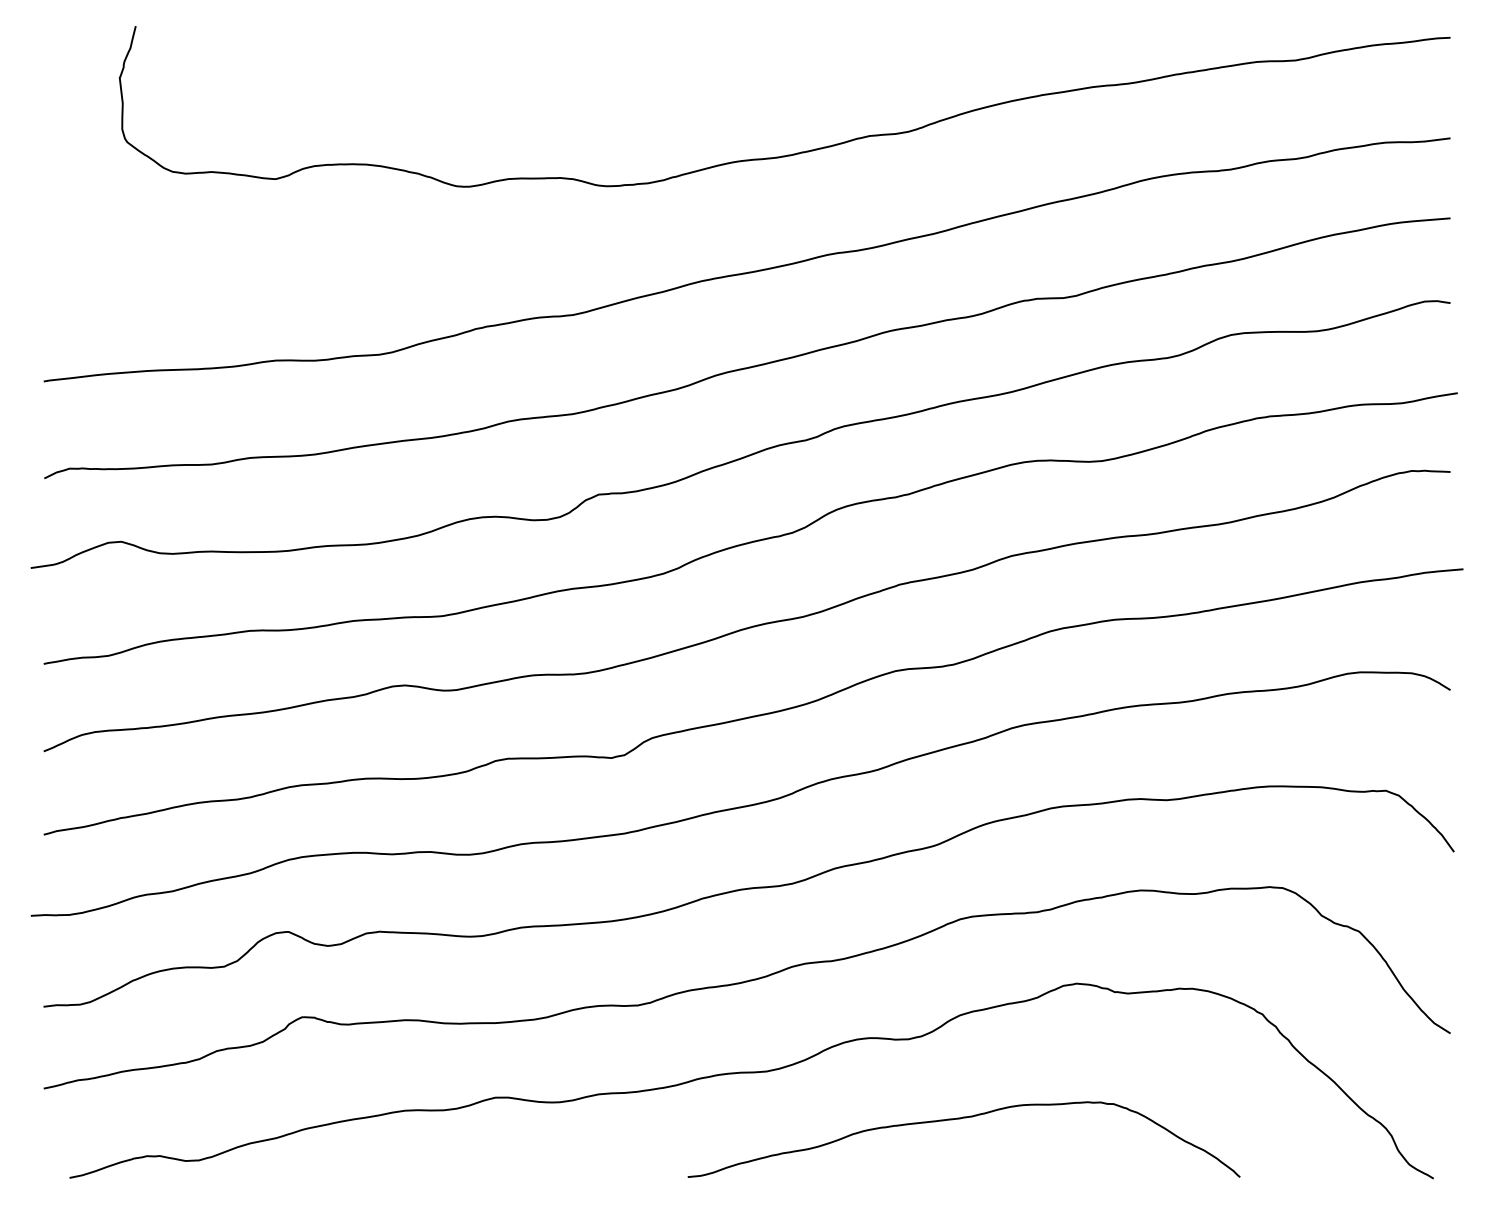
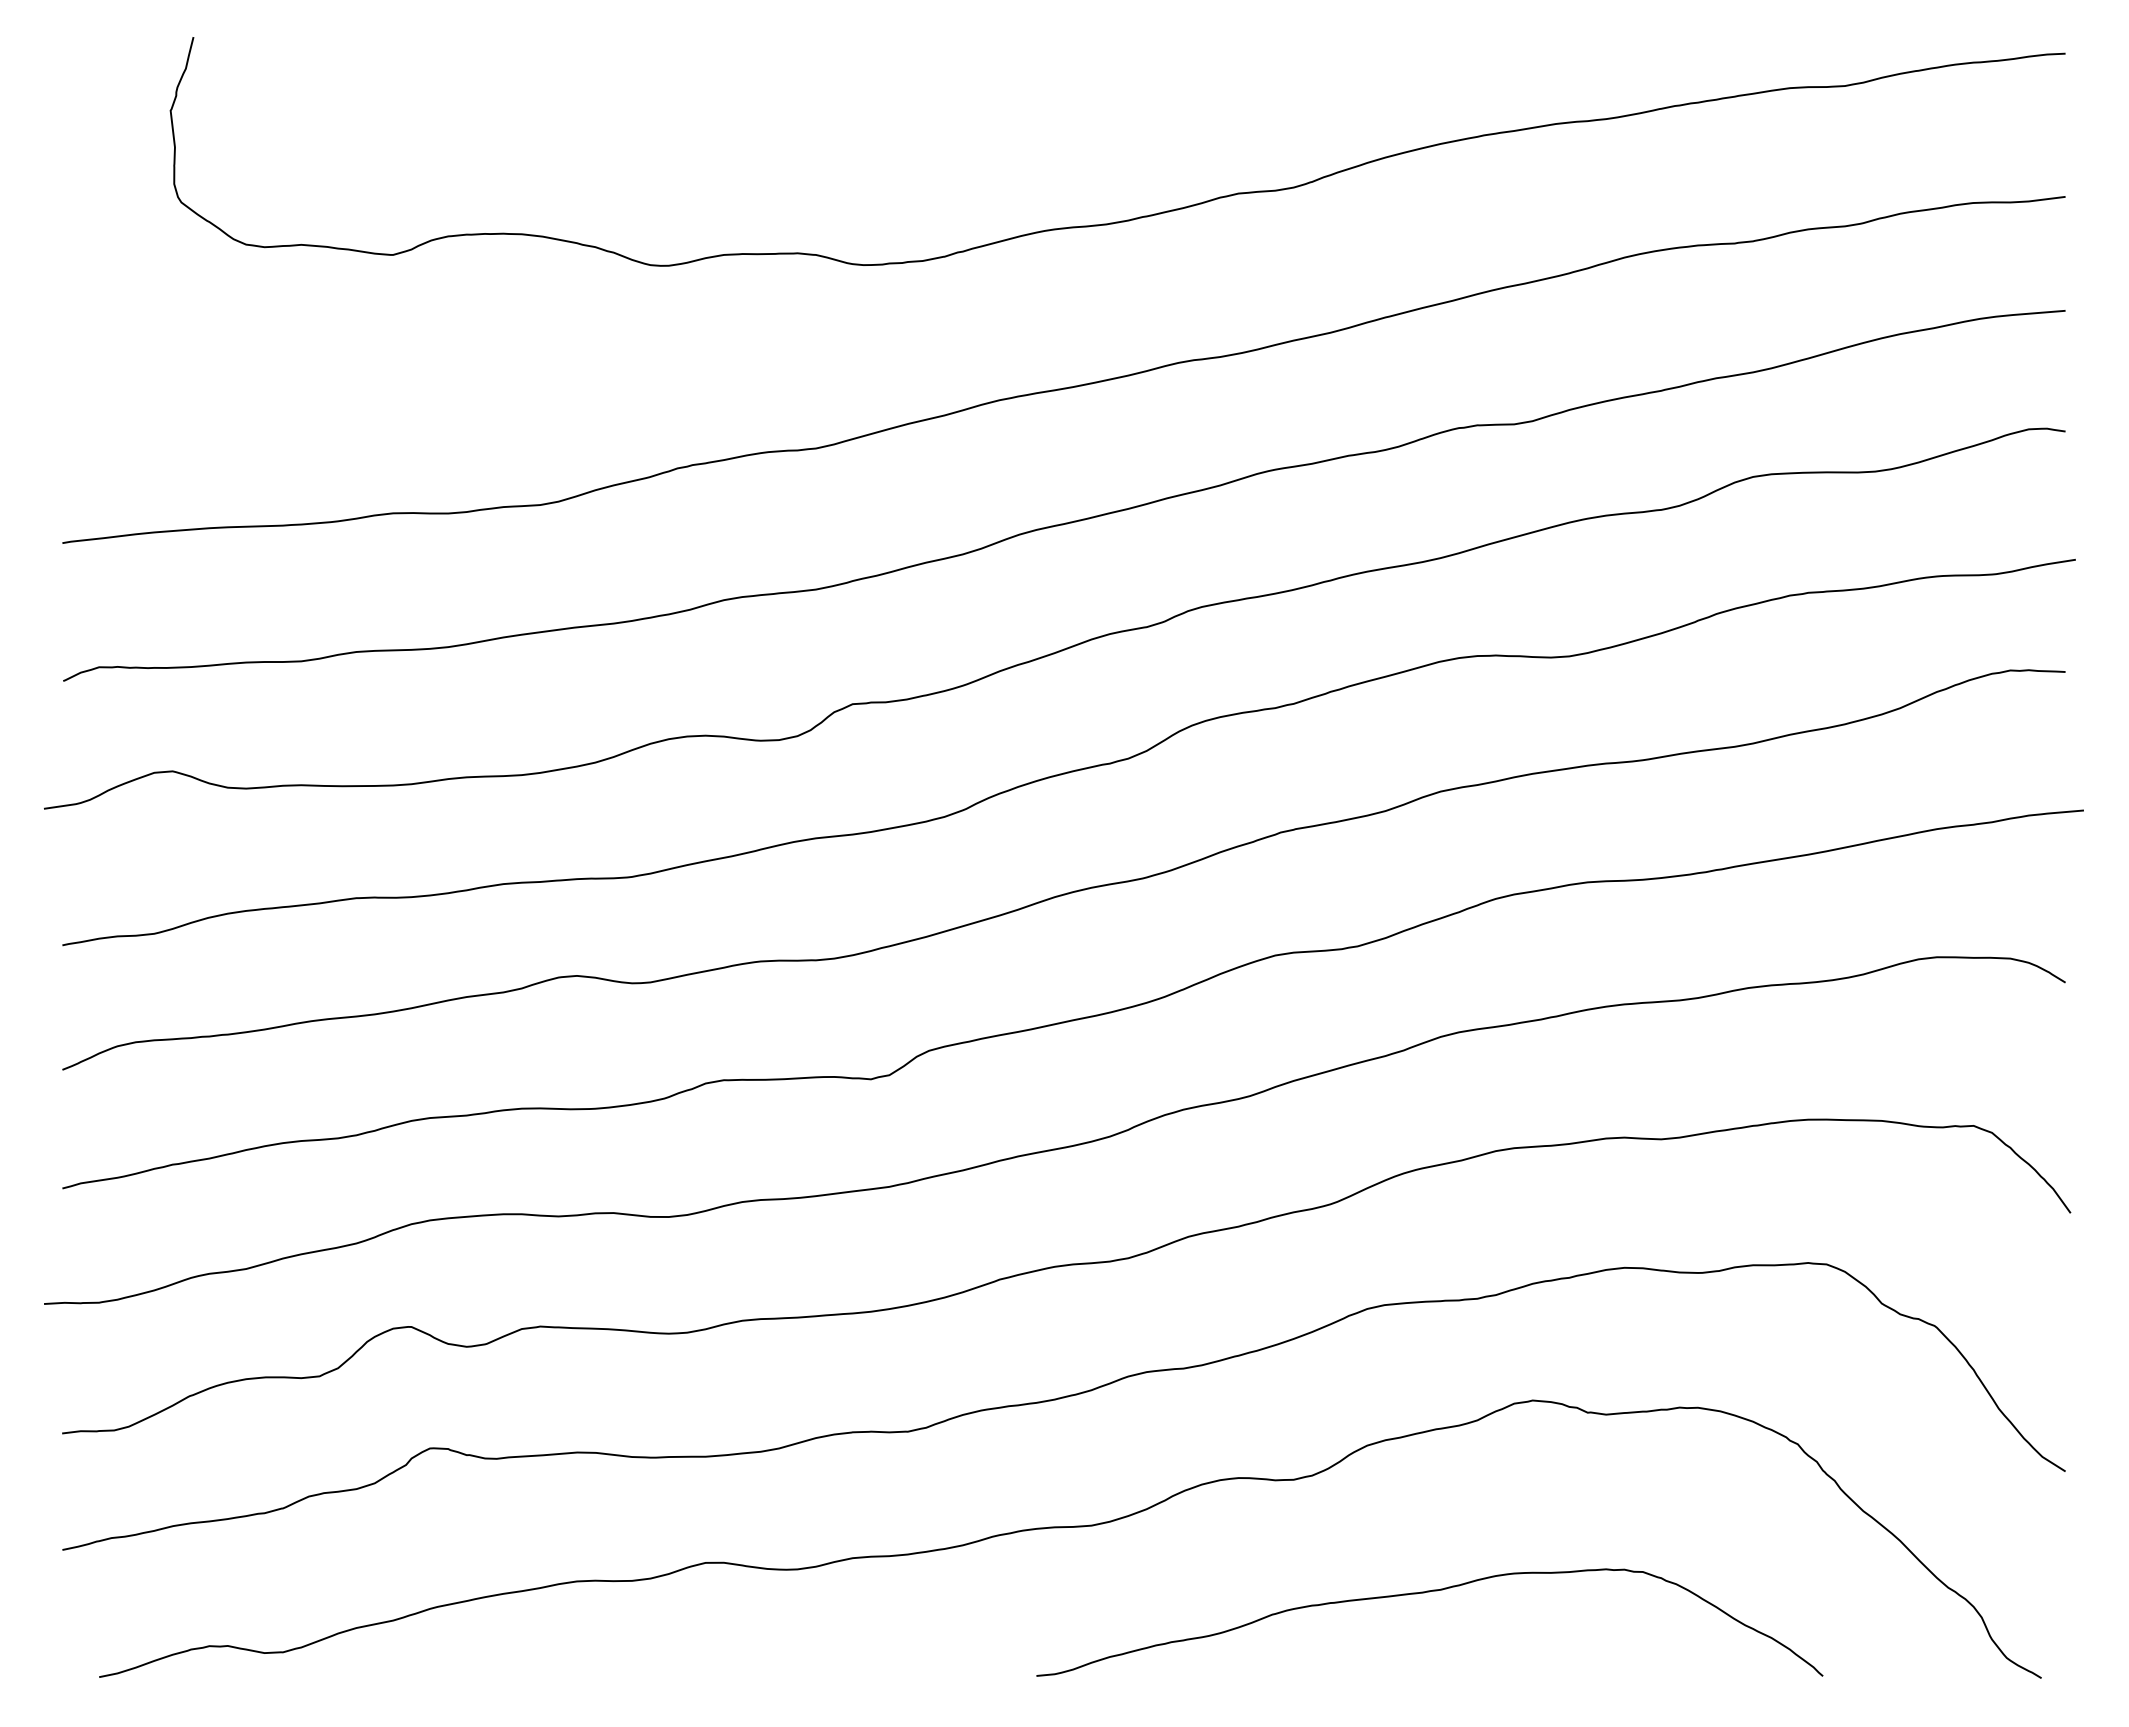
curve: (960, 1119) -> (1424, 1593), moved

